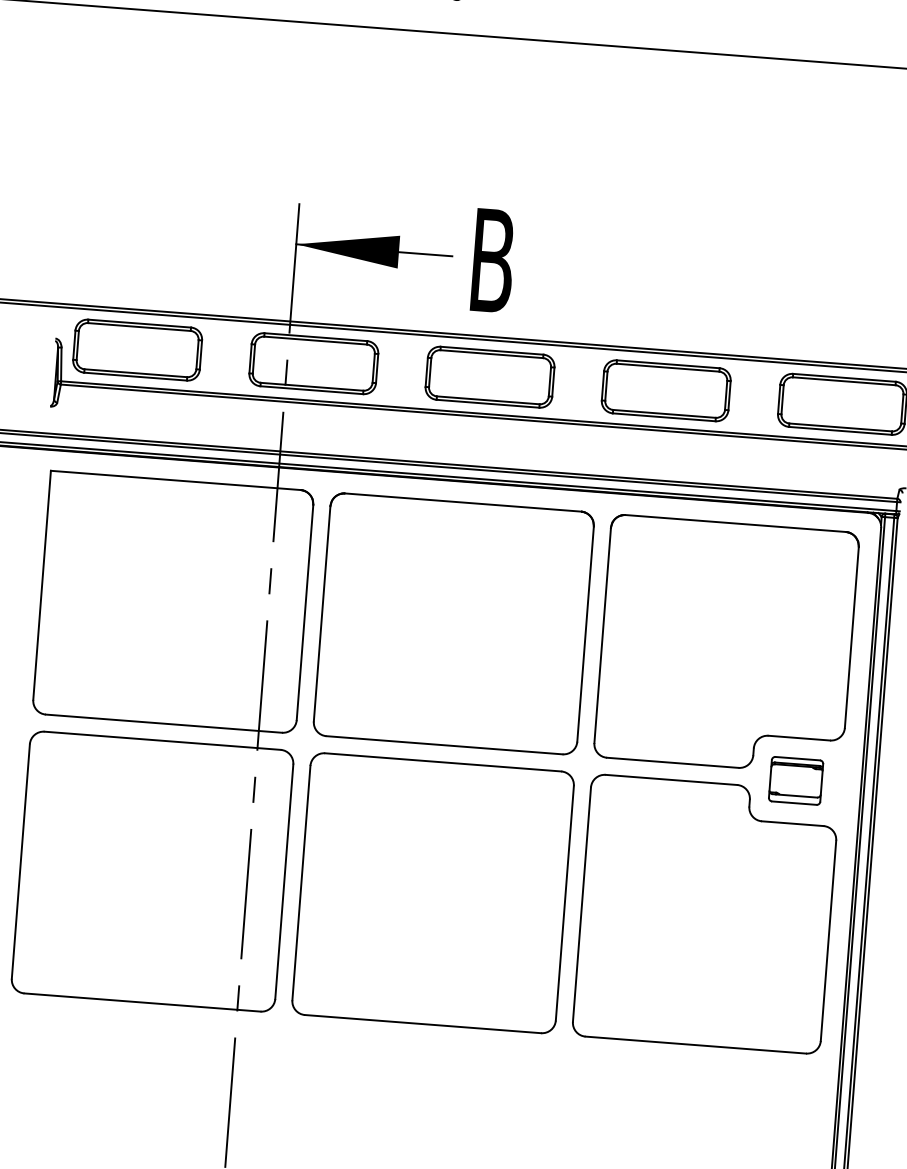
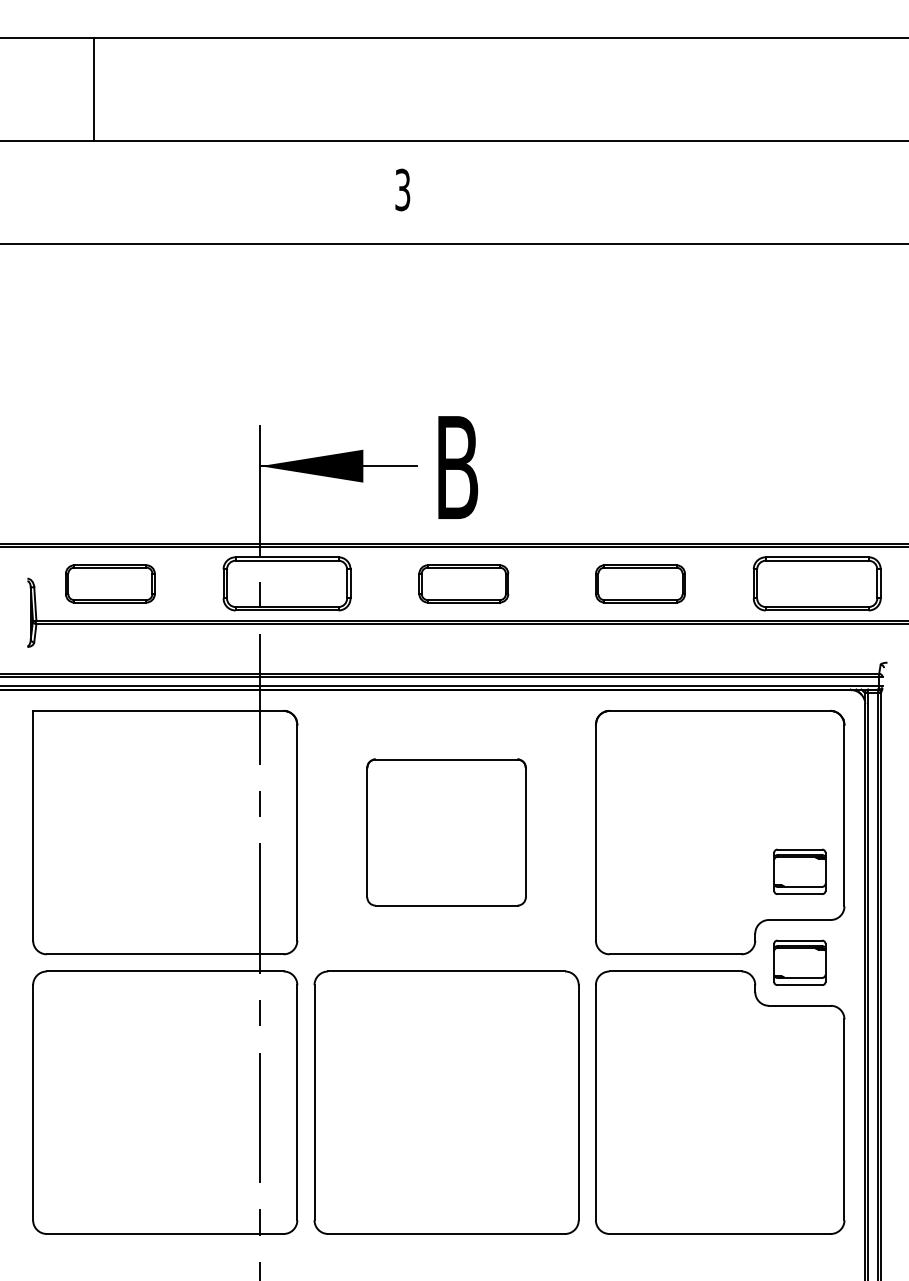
part: (137, 349) -> (110, 583), size x0.7
part: (489, 376) -> (463, 583), size x0.7
part: (666, 390) -> (640, 583), size x0.7
part: (453, 623) -> (446, 832), size x0.6
part: (802, 689) -> (799, 871), added

